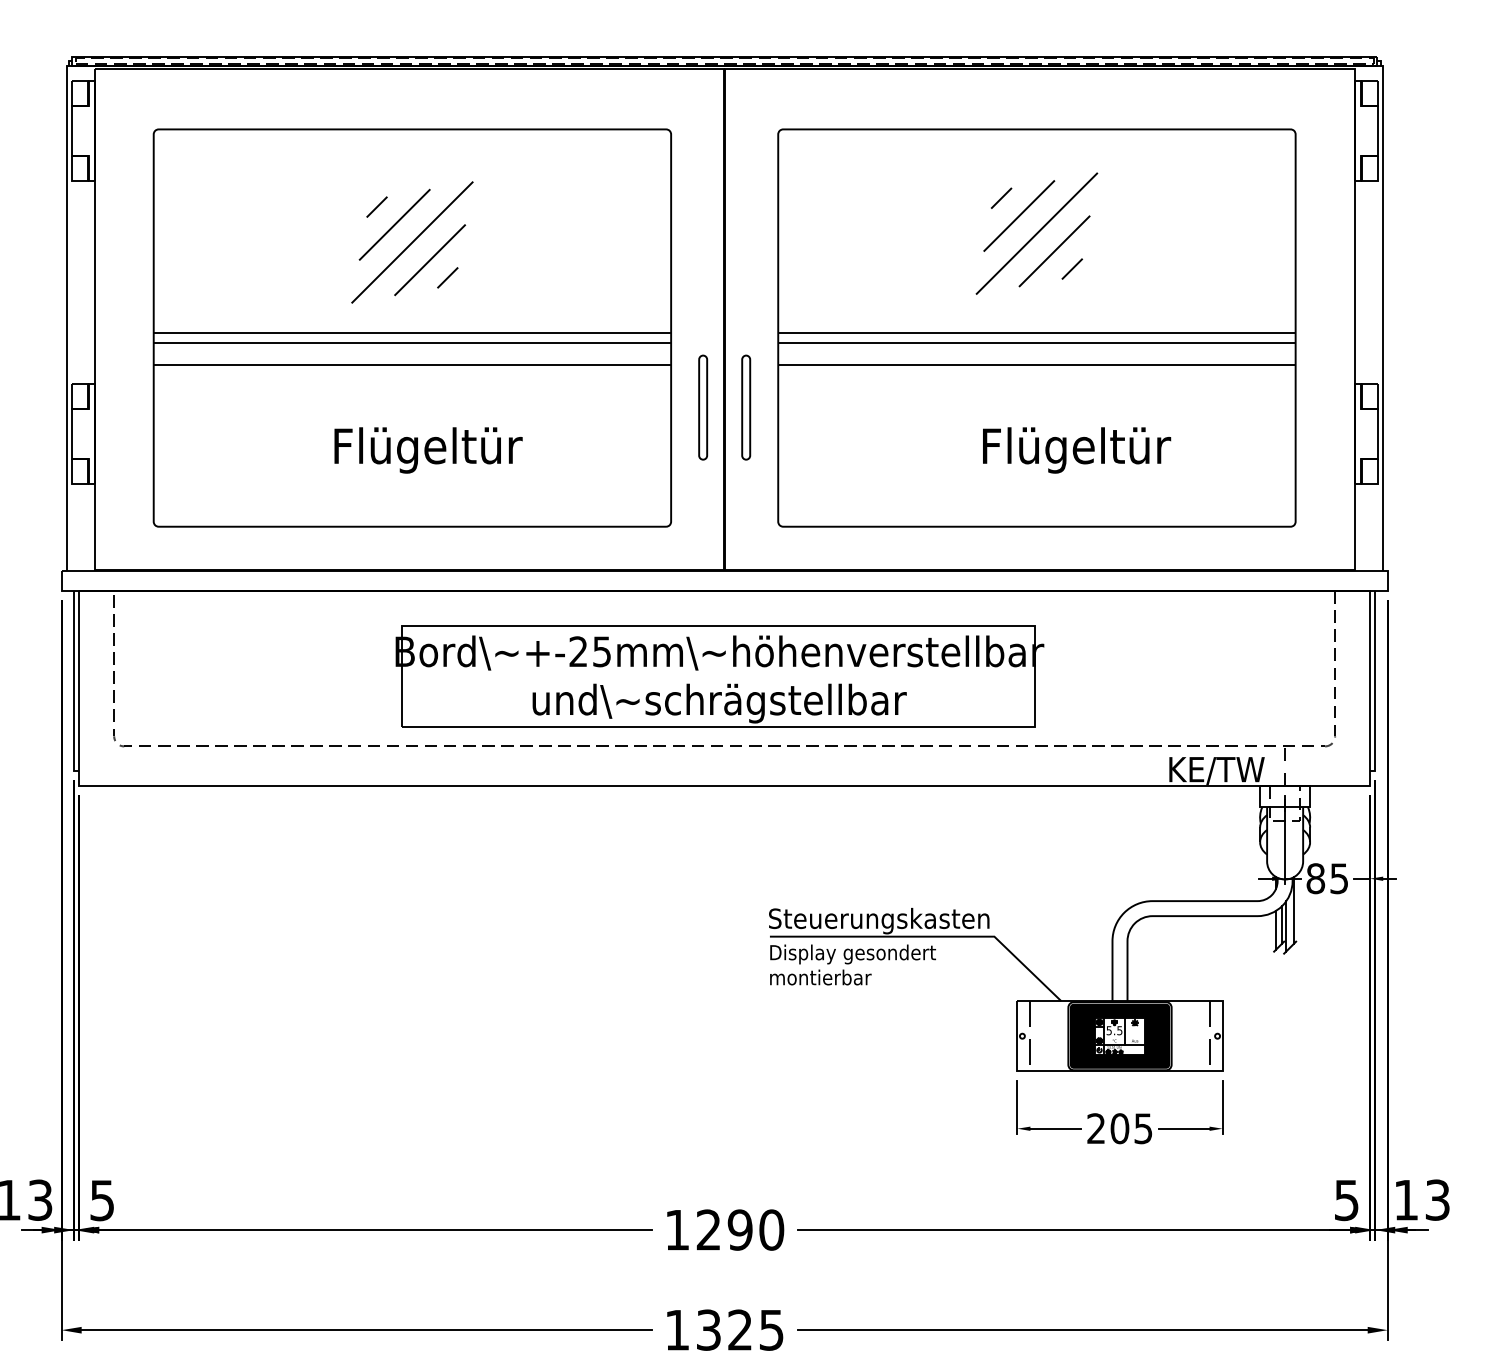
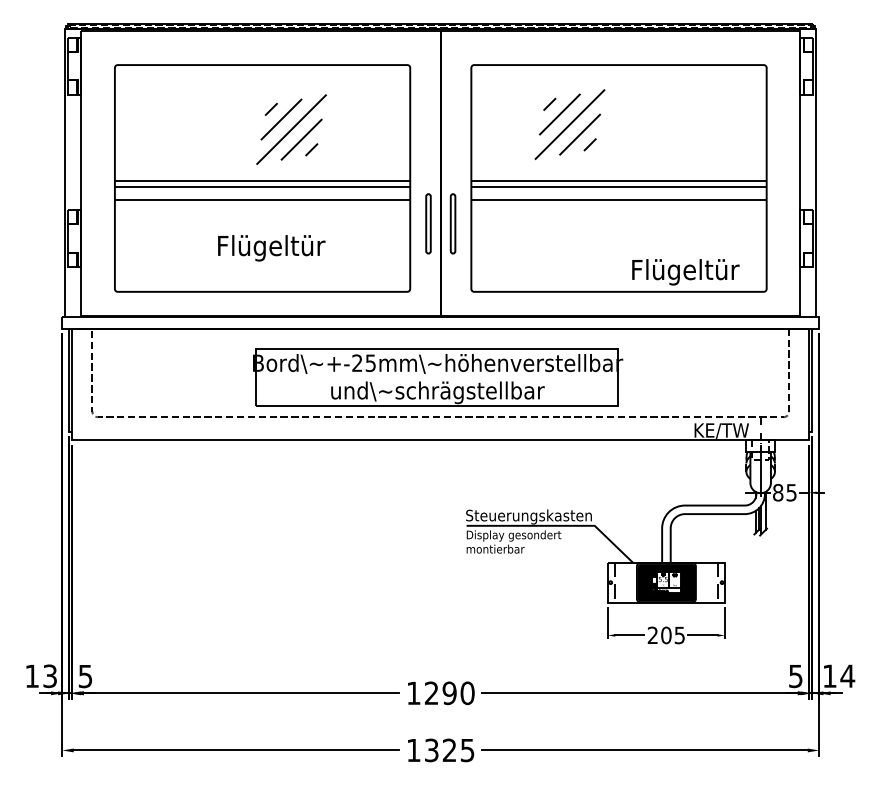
part: (1036, 233) -> (569, 124), moved
part: (412, 242) -> (291, 129), moved
text: (1076, 450) -> (685, 272), moved
text: (1437, 1198) -> (847, 675), 13 -> 14

